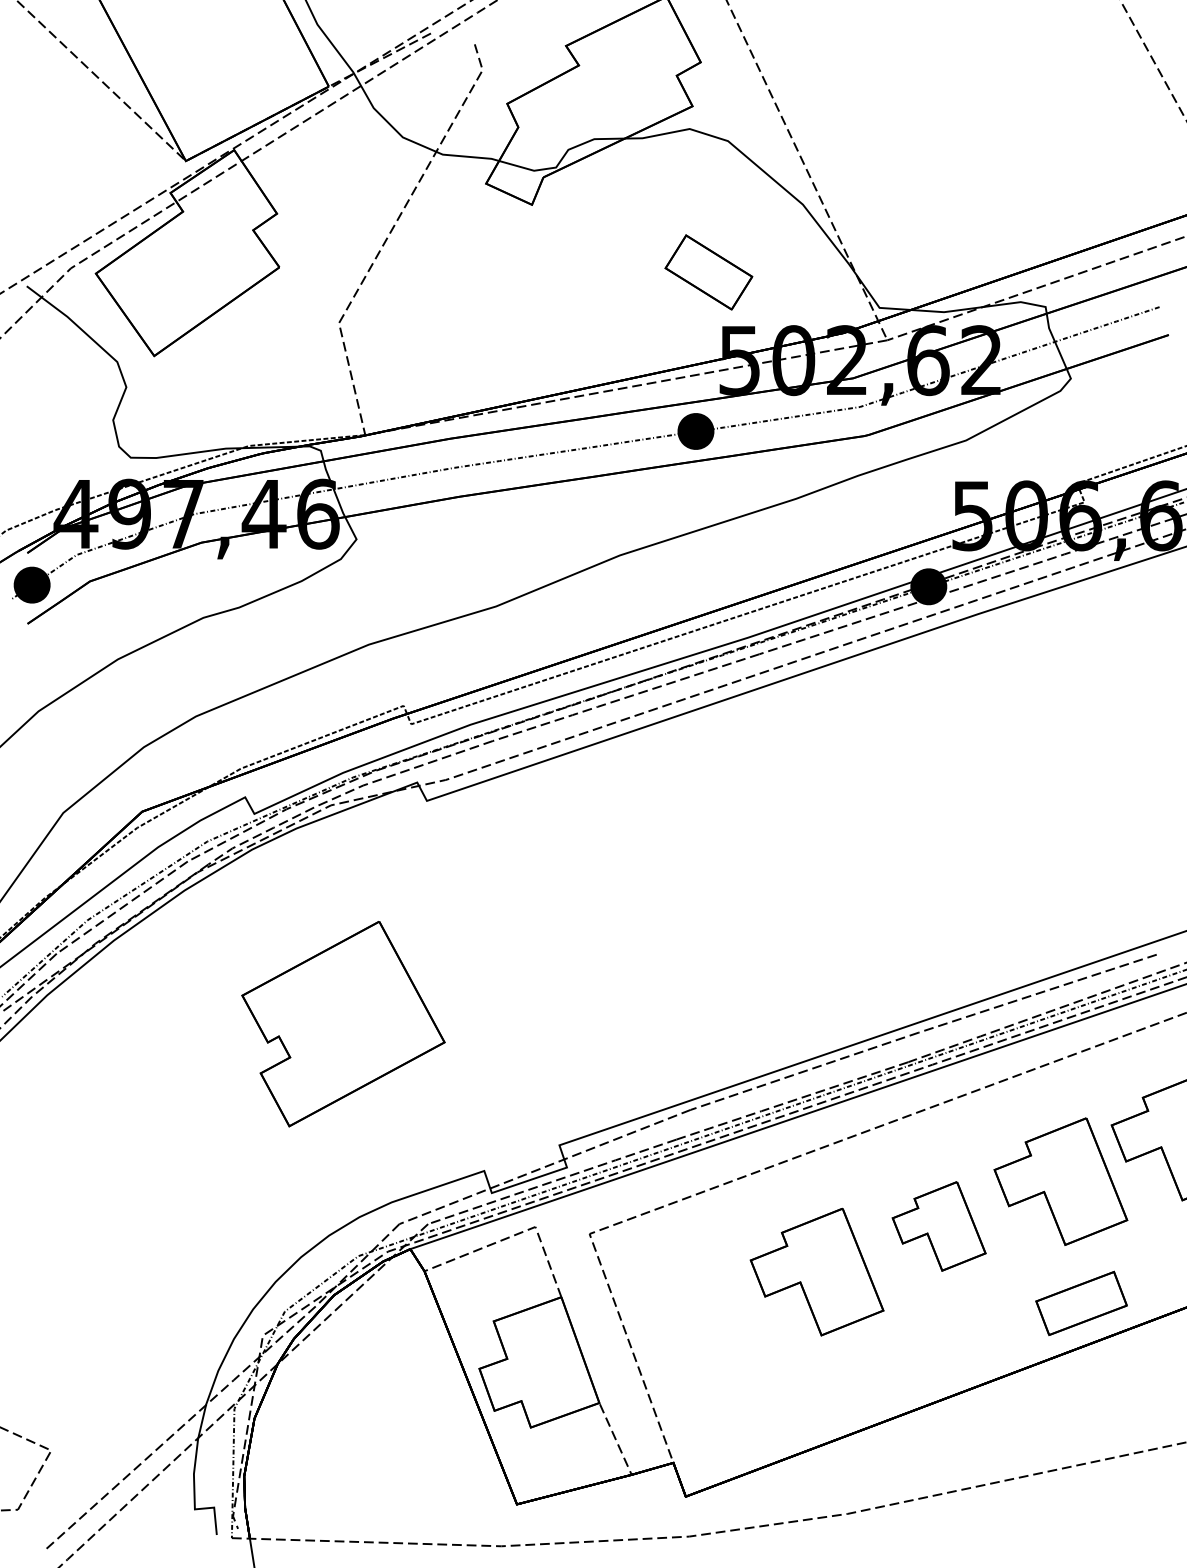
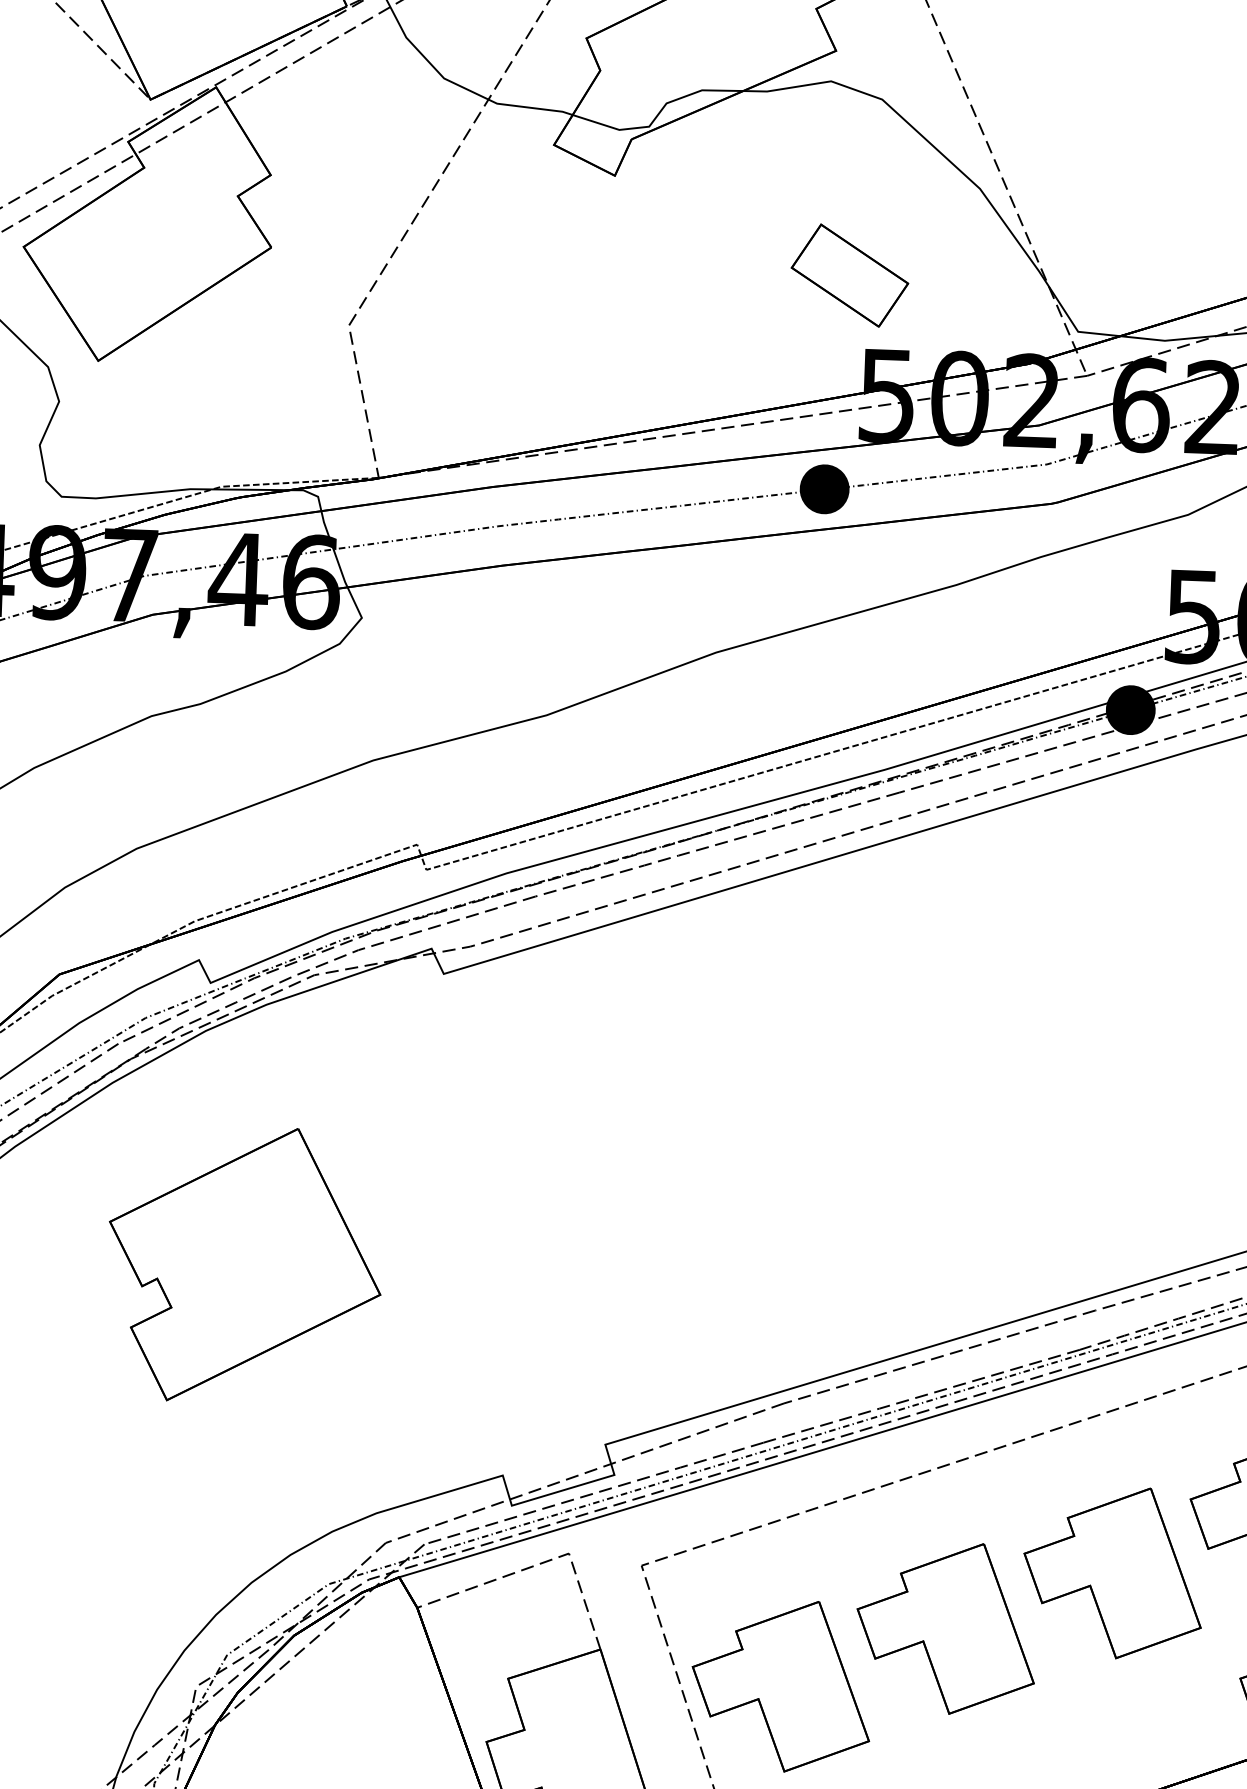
part: (343, 1024) -> (244, 1265), moved
part: (938, 1226) -> (1112, 1572), size x1.43
part: (696, 1319) -> (781, 1686), added

